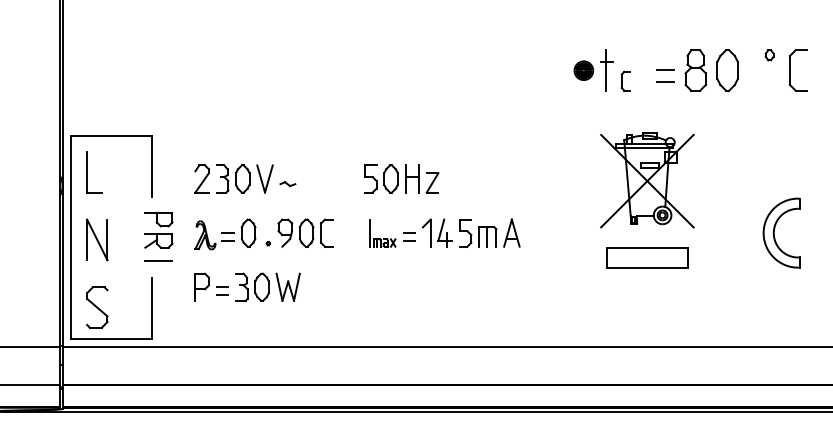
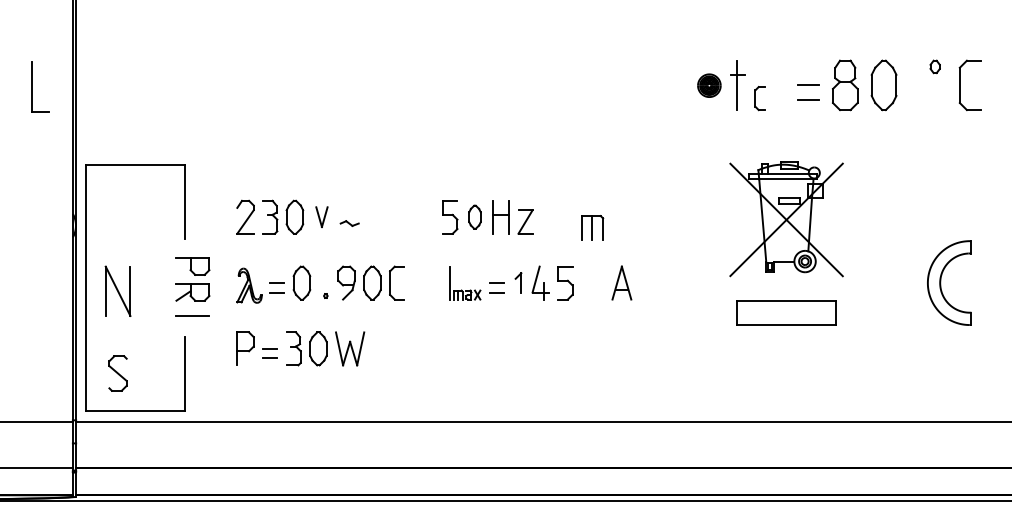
part: (87, 171) -> (32, 86), moved
part: (264, 178) -> (321, 216), size x0.6
part: (390, 178) -> (474, 216), size x0.7
part: (426, 232) -> (518, 282), size x0.6
part: (487, 236) -> (592, 227), moved
part: (96, 307) -> (117, 373), size x0.7

